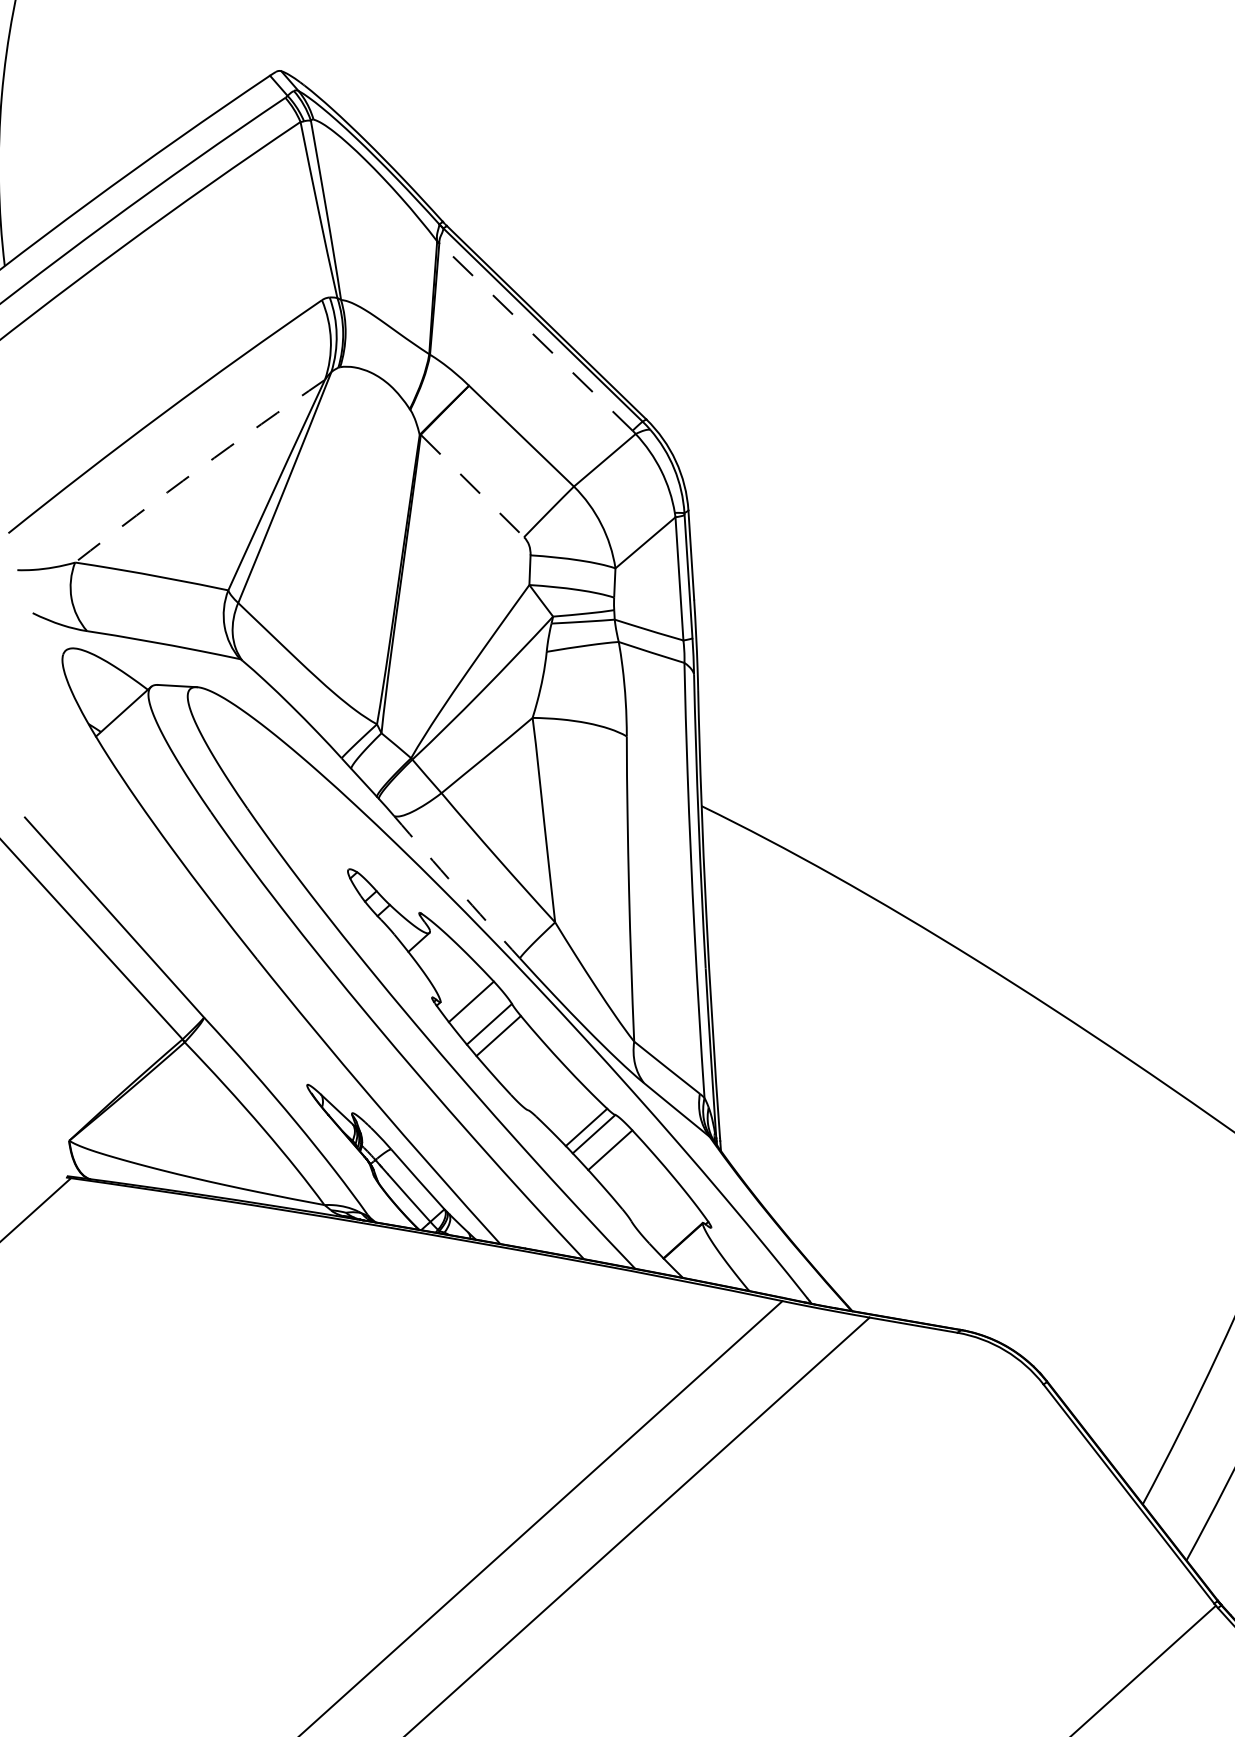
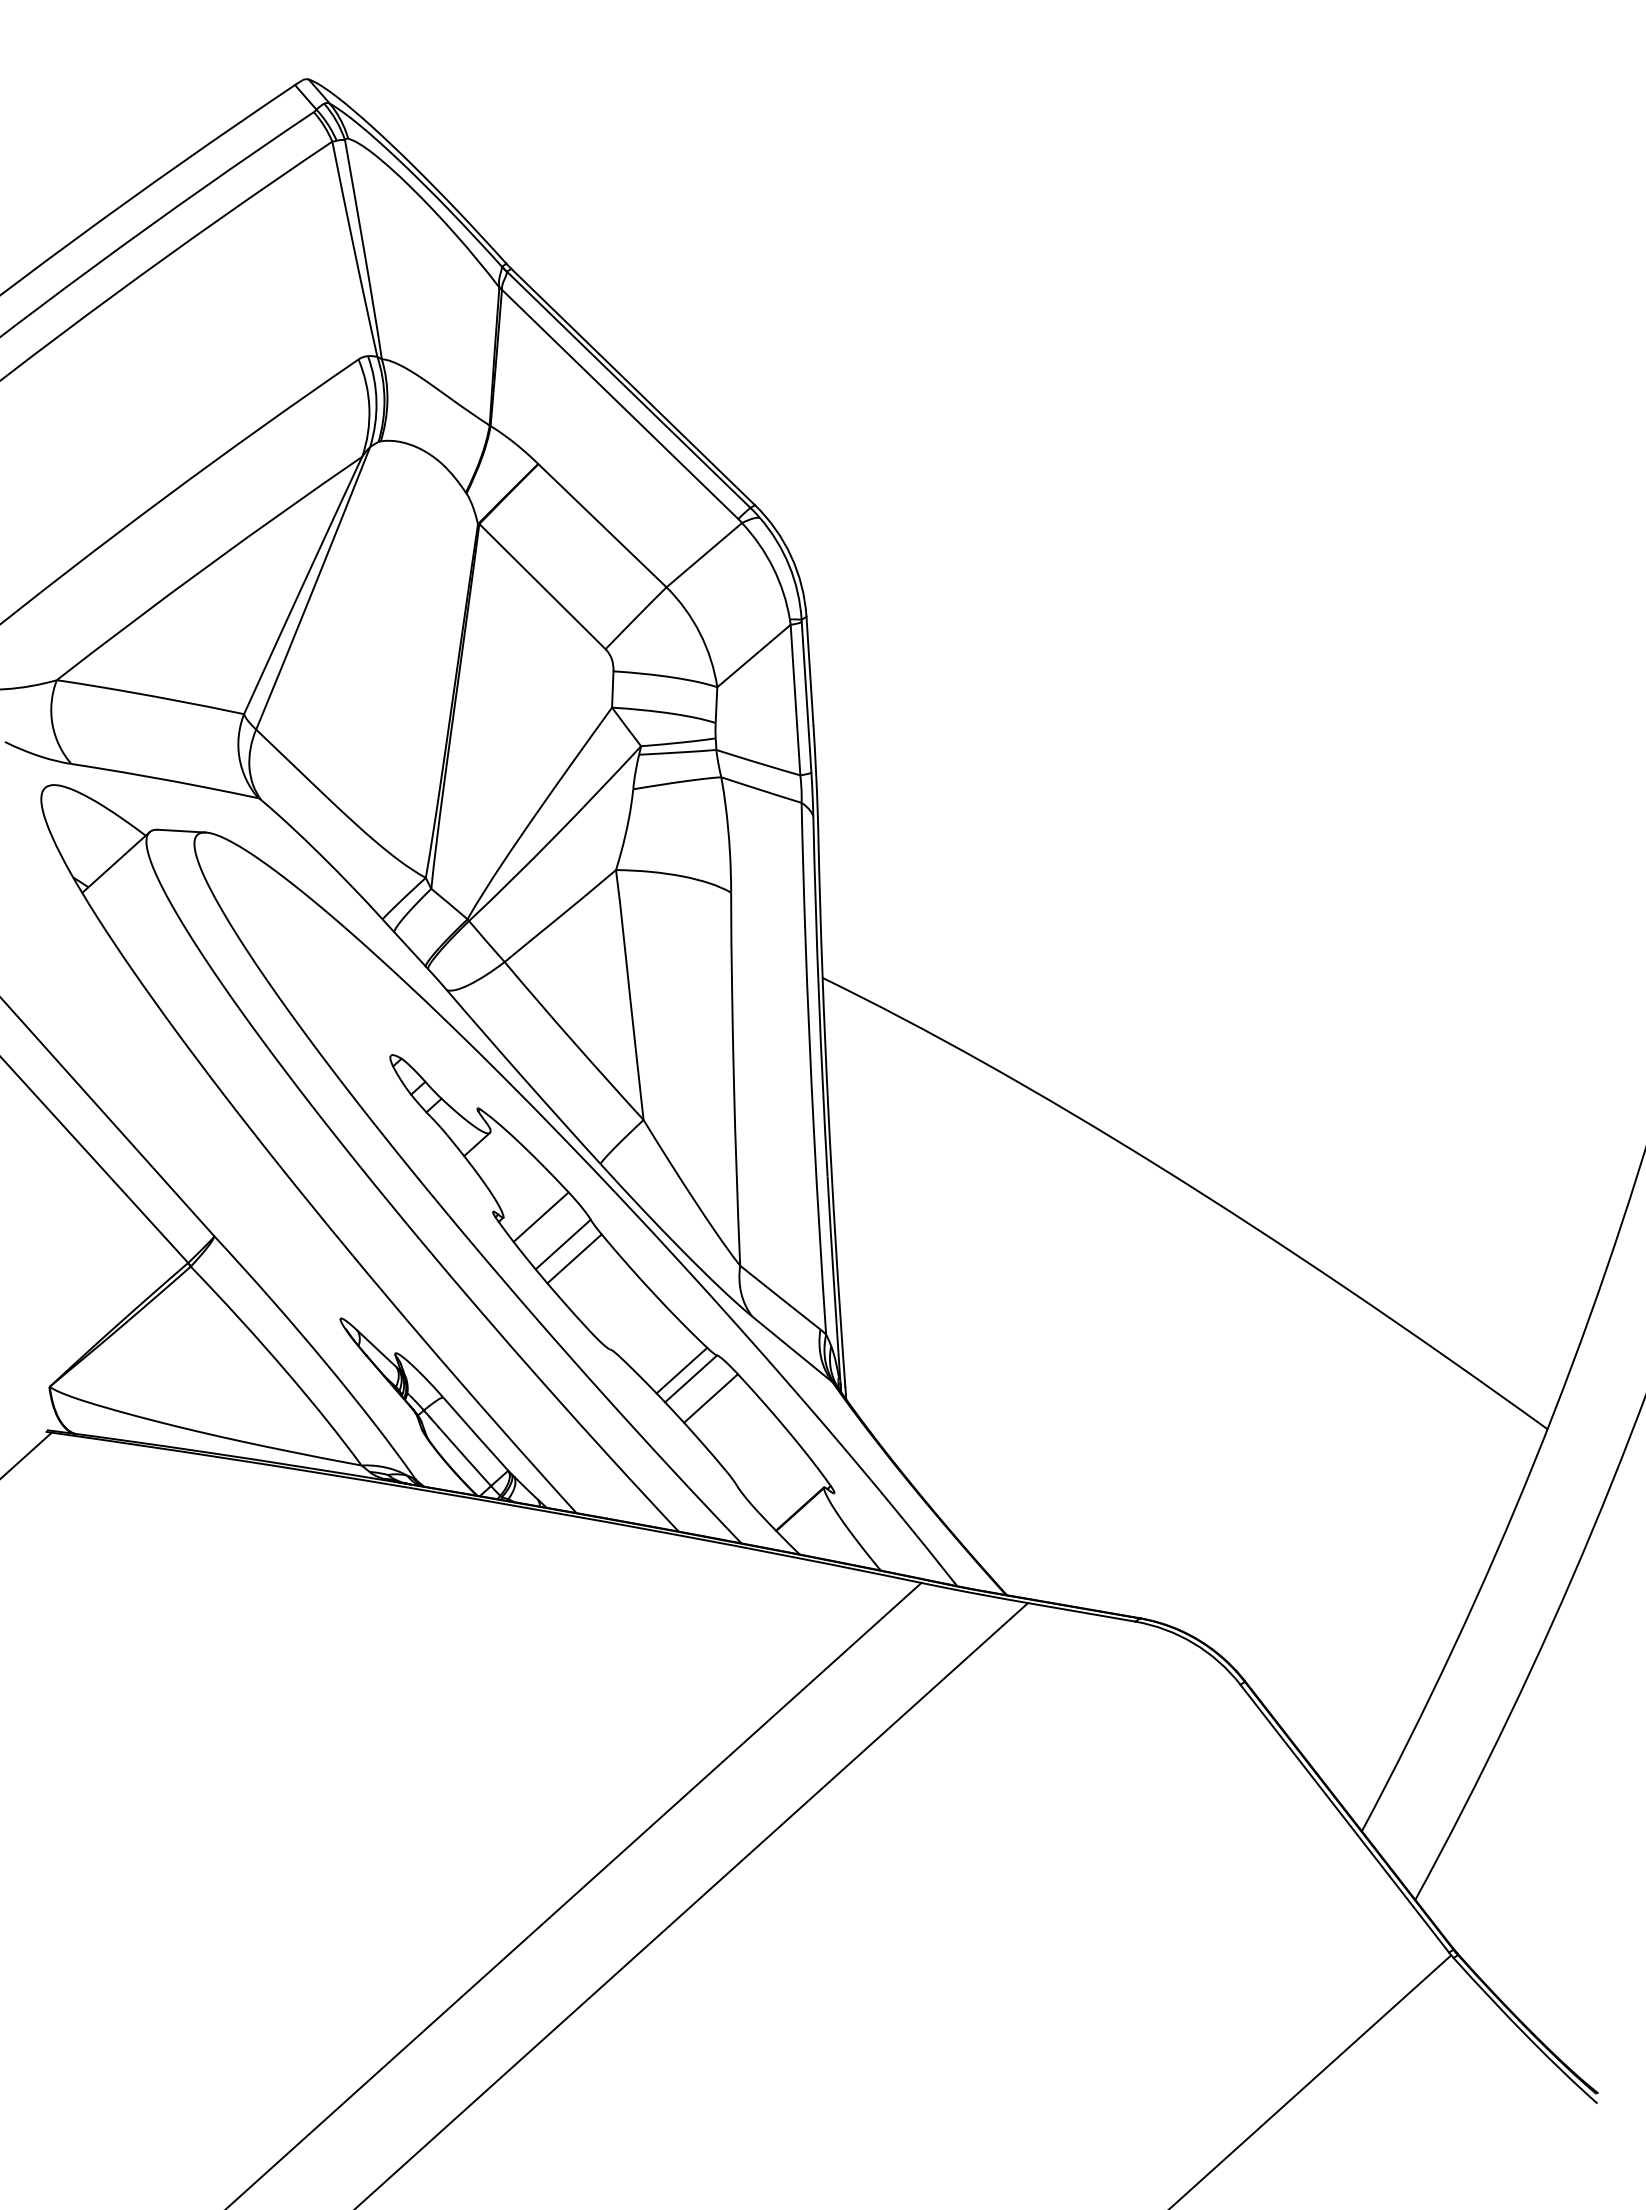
line: (536, 337) -> (620, 404), dashed -> solid
arc: (198, 469) -> (207, 566), dashed -> solid
line: (472, 485) -> (542, 586), dashed -> solid
arc: (456, 887) -> (523, 1077), dashed -> solid

